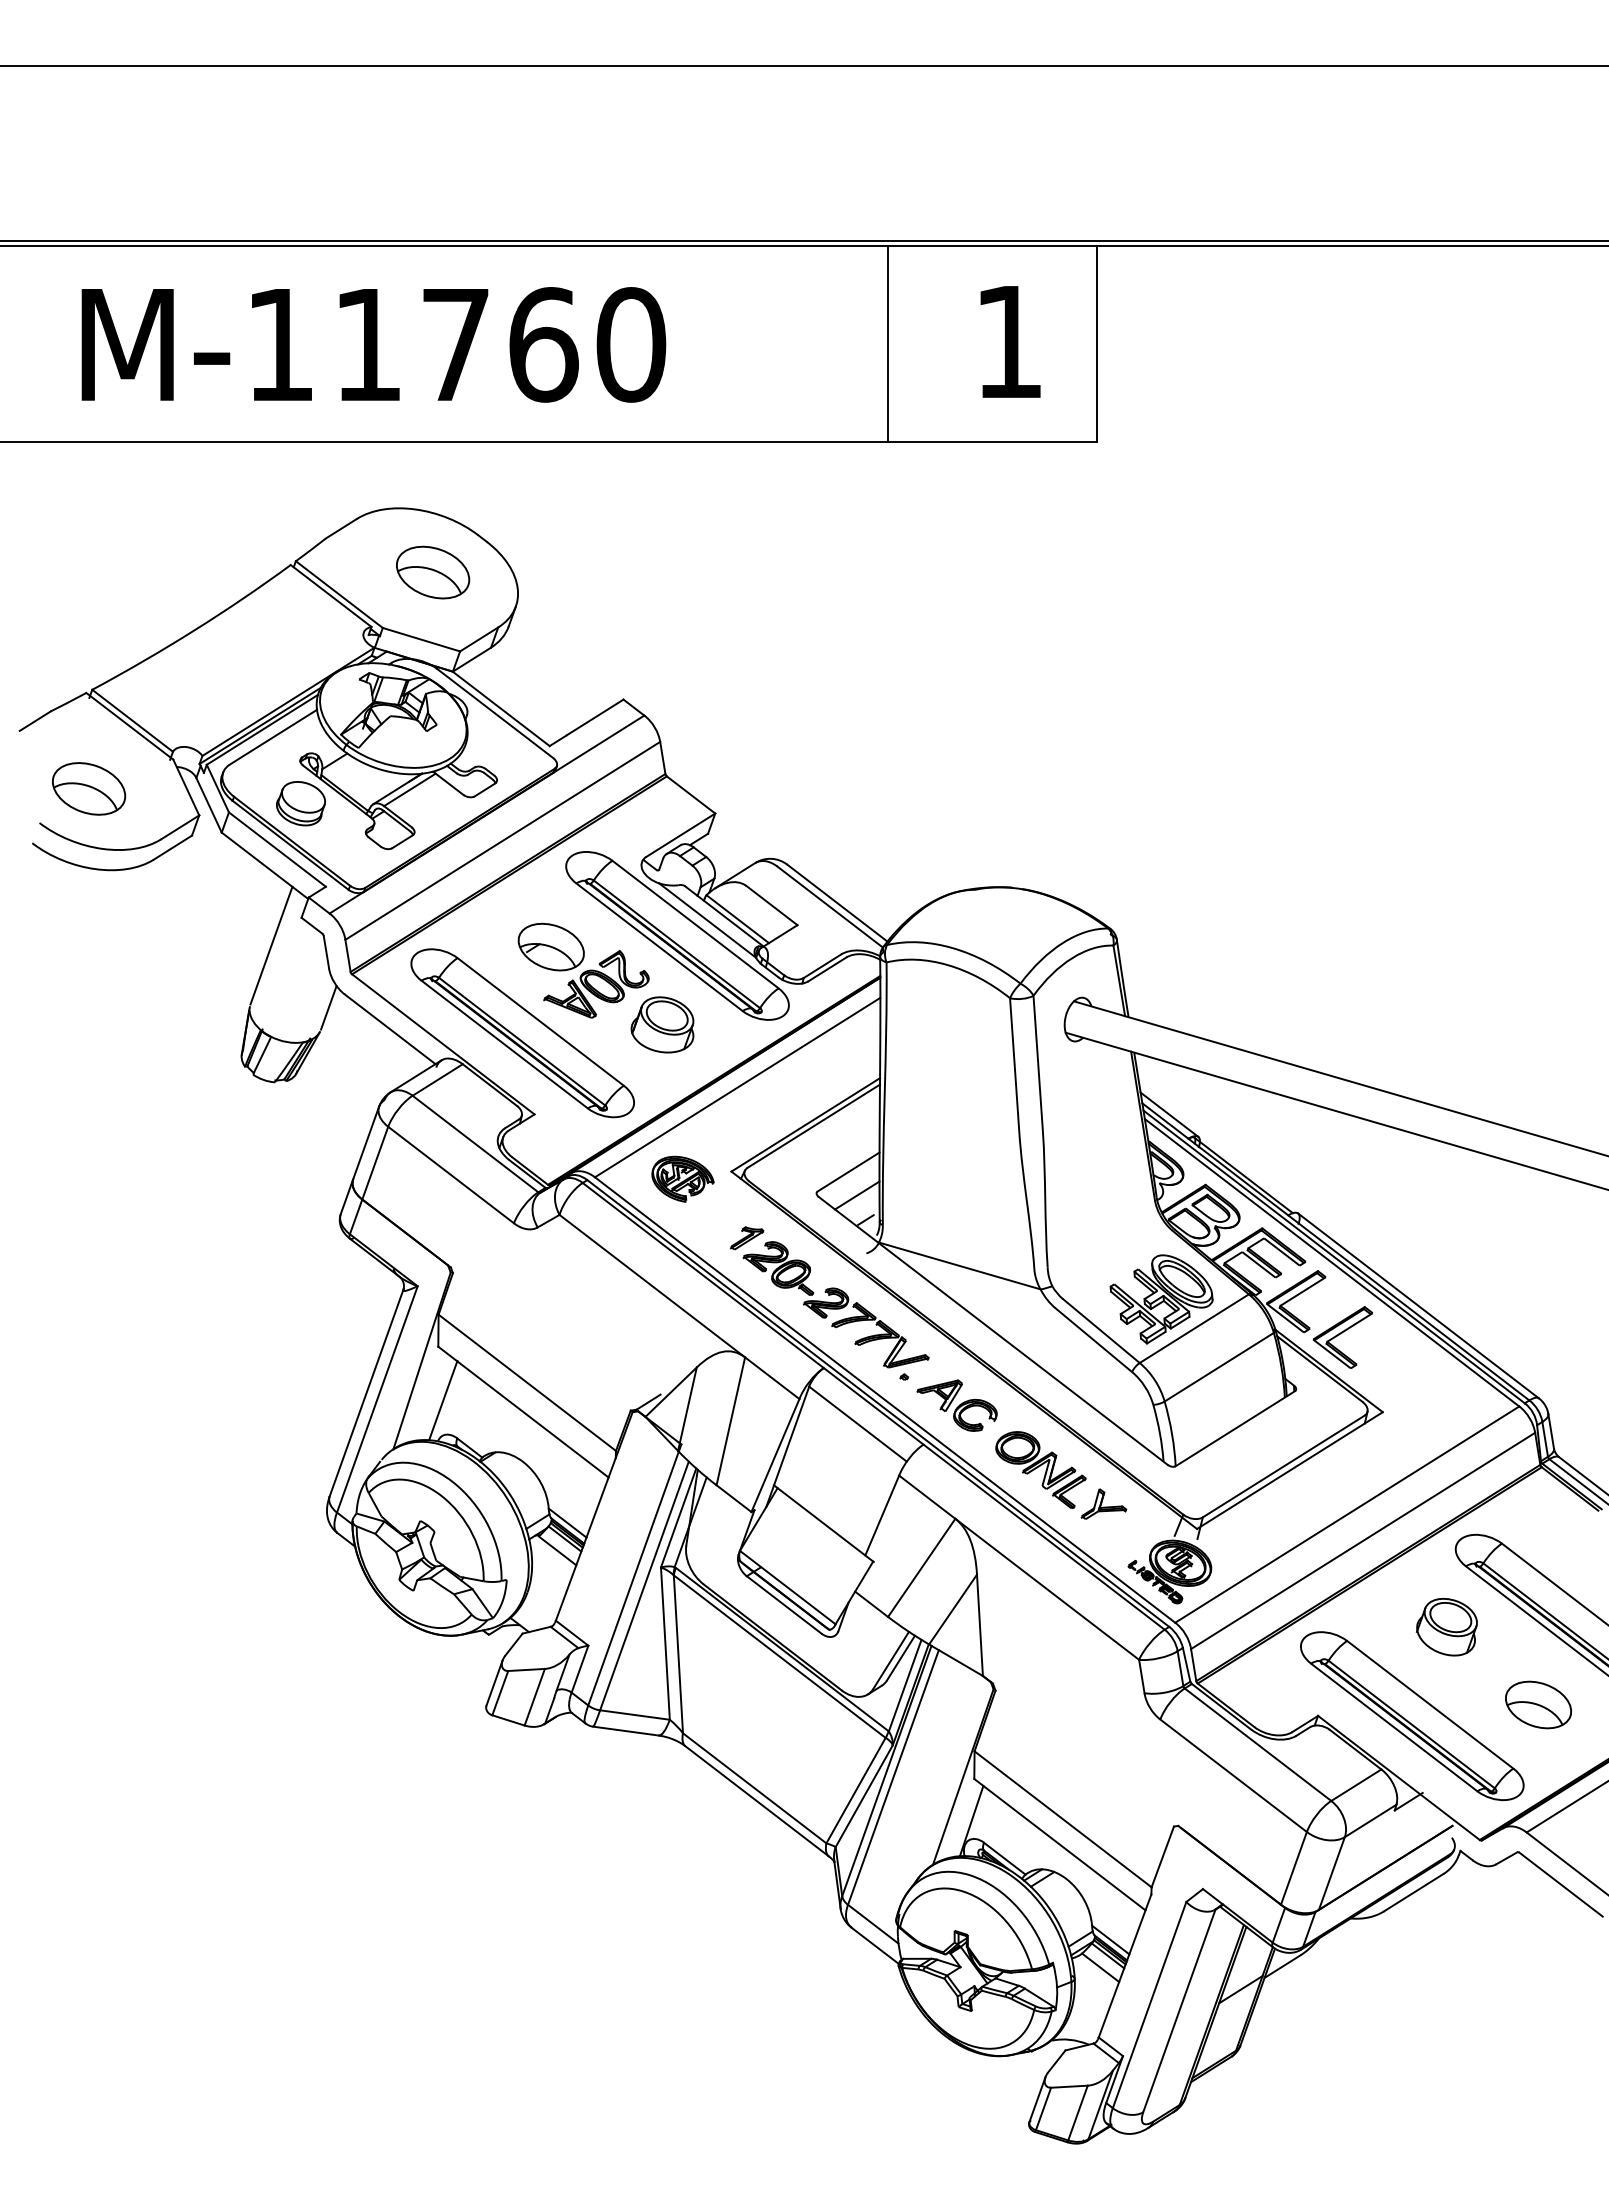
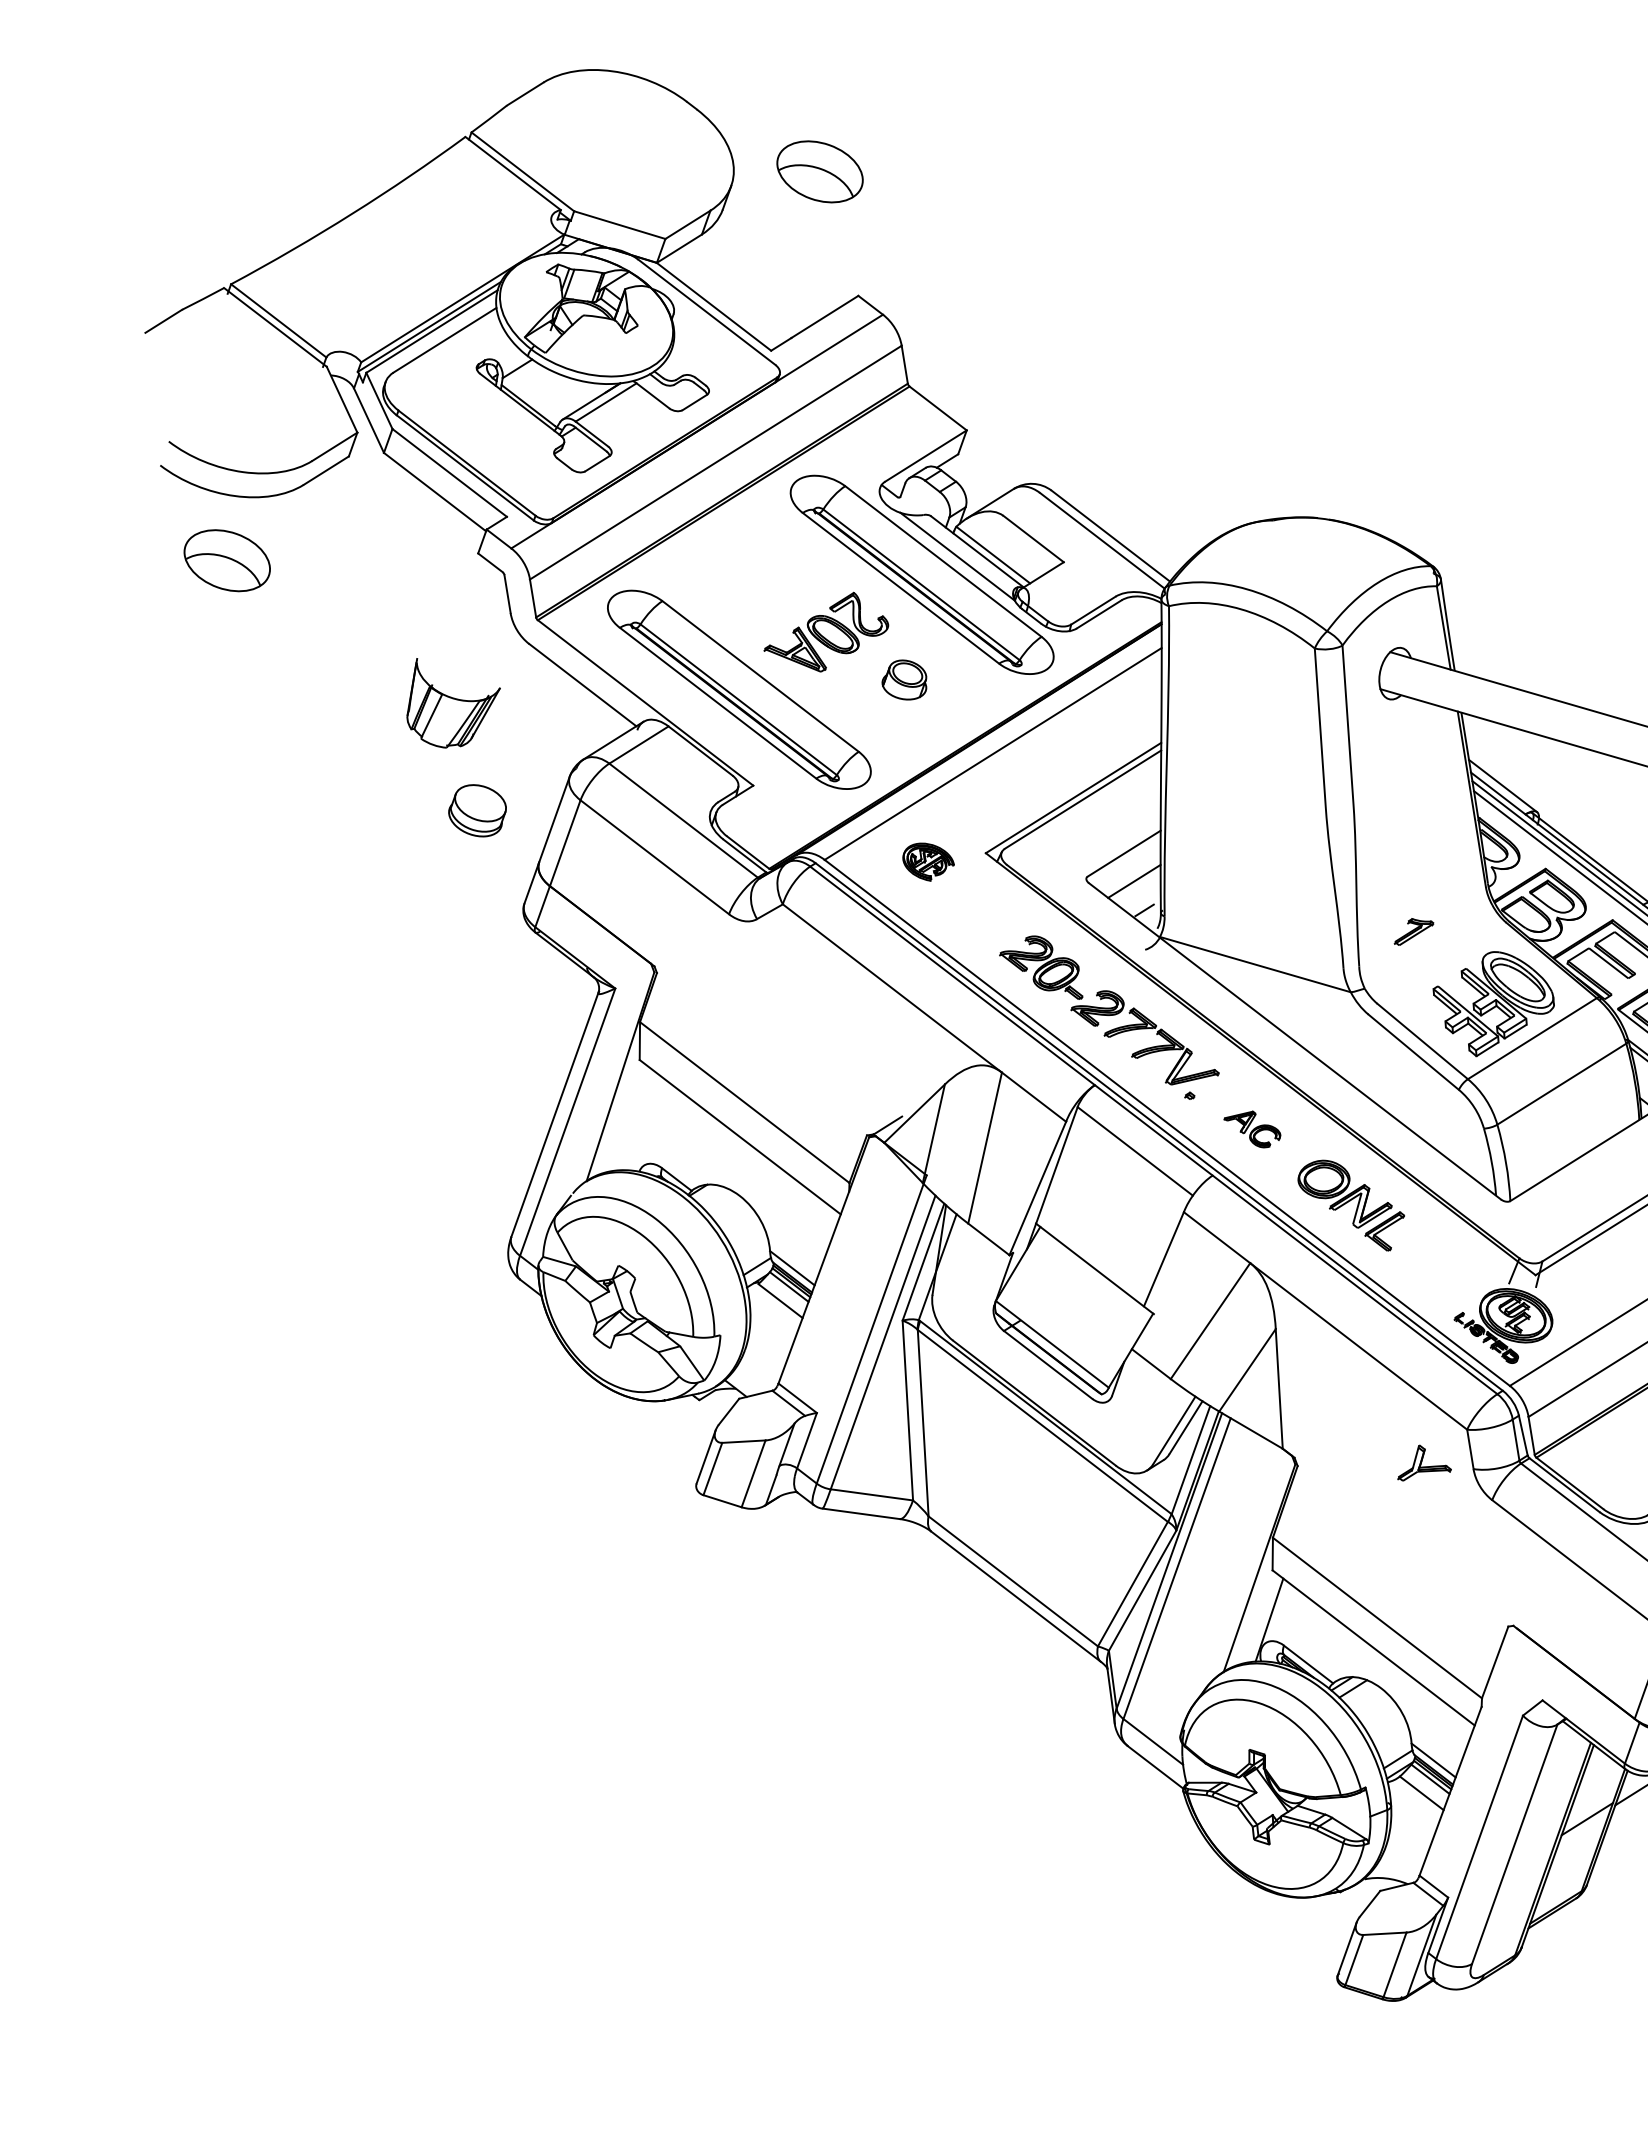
part: (433, 572) -> (820, 171), moved
part: (89, 788) -> (227, 560), moved
part: (300, 803) -> (476, 810), moved
line: (271, 945) -> (442, 586), removed
part: (550, 946) -> (772, 587), removed
line: (328, 1007) -> (510, 659), removed
part: (662, 1024) -> (904, 679), size x0.6
part: (682, 1178) -> (928, 861), size x0.7
part: (747, 1238) -> (1414, 932), moved
line: (443, 1400) -> (645, 1123), removed
part: (956, 1405) -> (1251, 1129), size x0.6
part: (1103, 1503) -> (1423, 1462), moved

